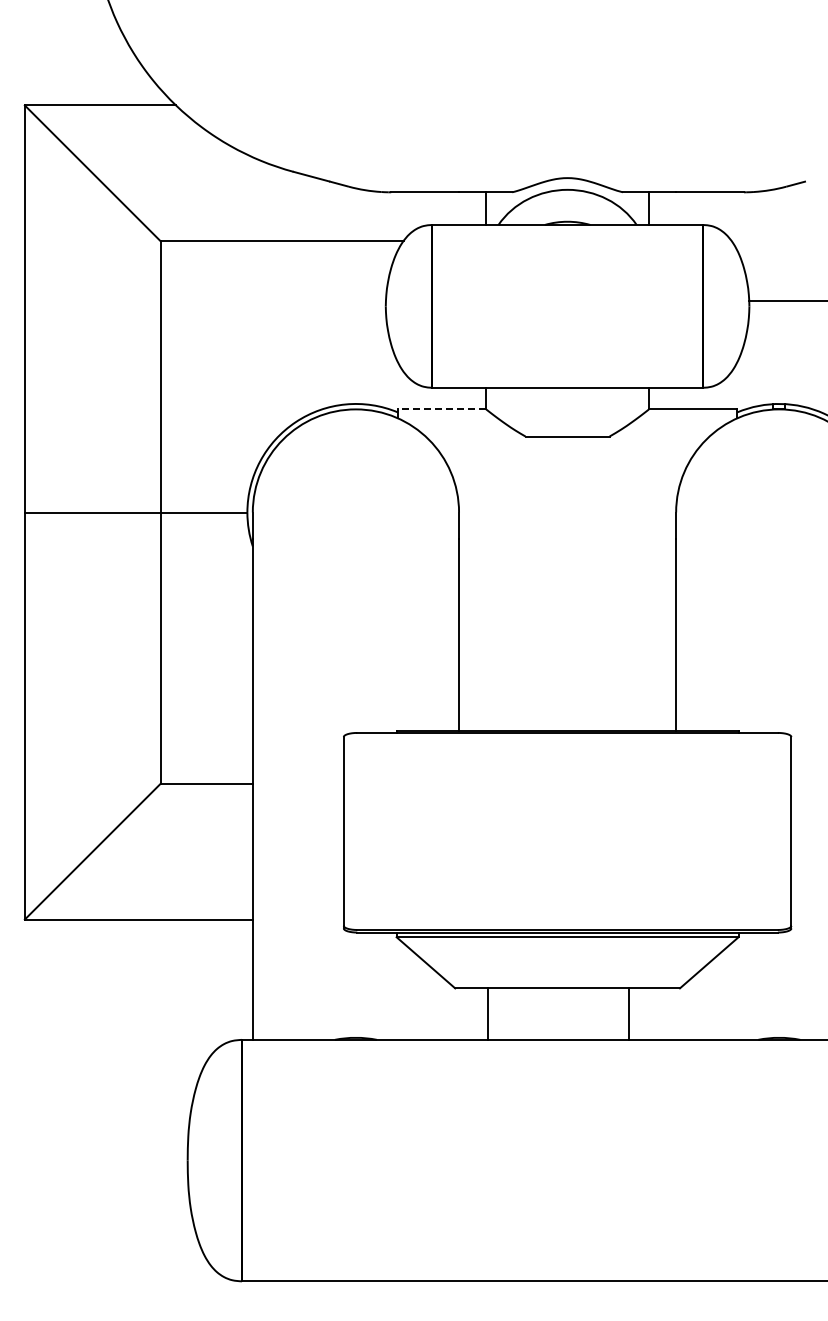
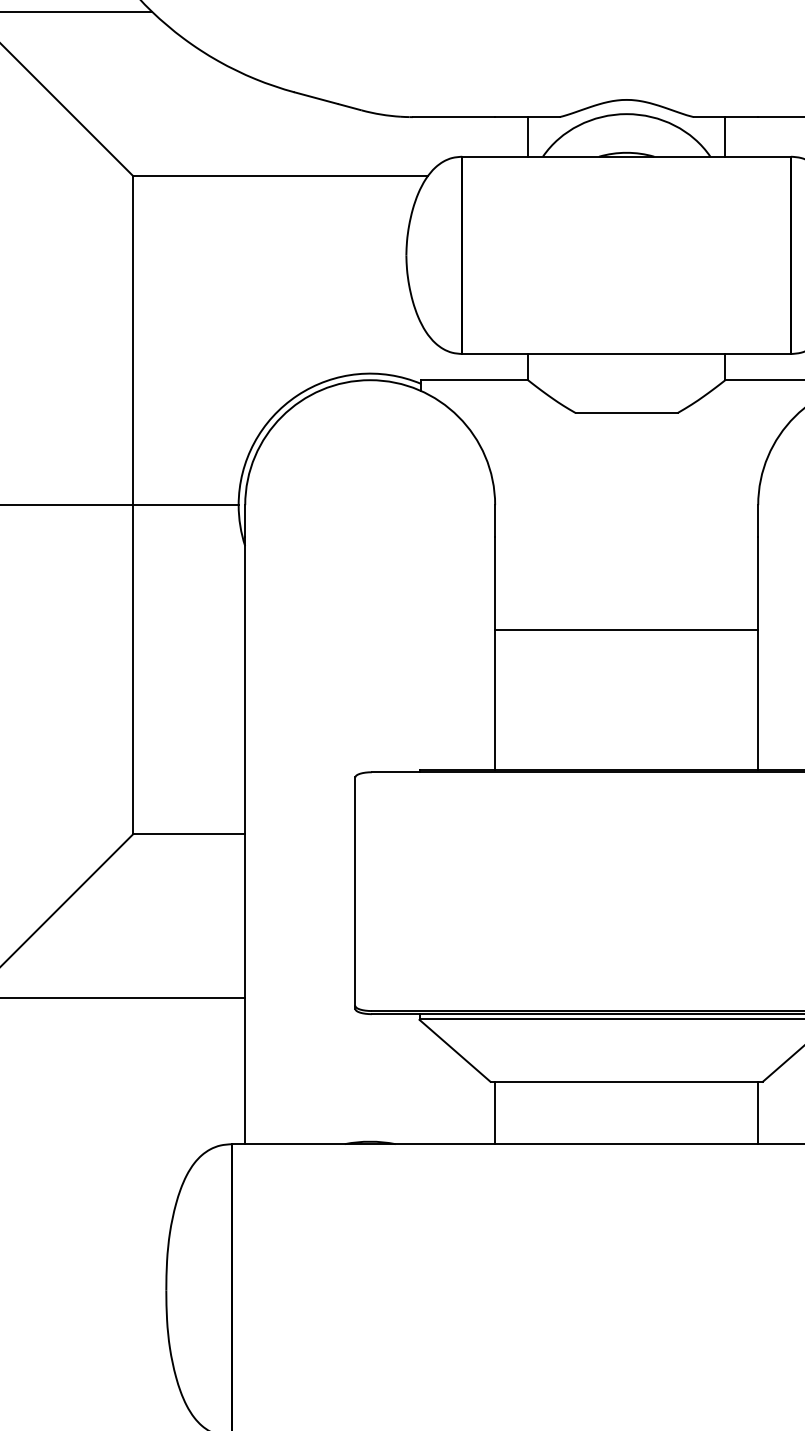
line: (441, 409) -> (473, 380), dashed -> solid
line: (567, 615) -> (626, 629), added
line: (488, 1013) -> (495, 1112), moved
line: (629, 1013) -> (758, 1112), moved

